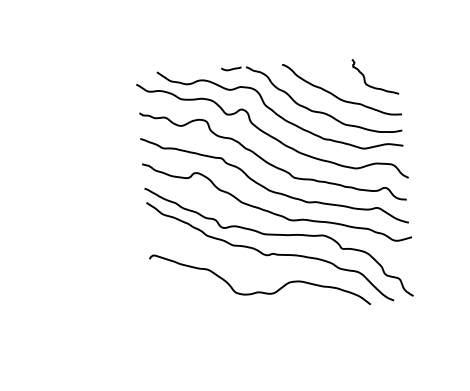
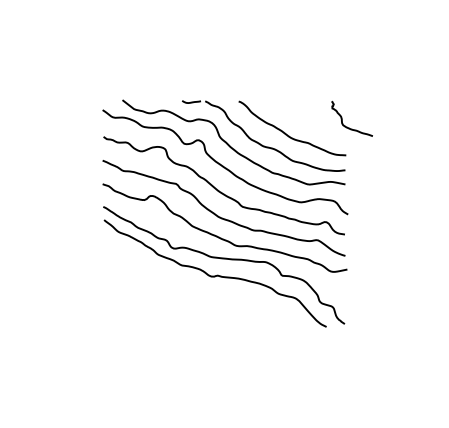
curve: (371, 85) -> (347, 126), moved
curve: (260, 291) -> (203, 309), removed

